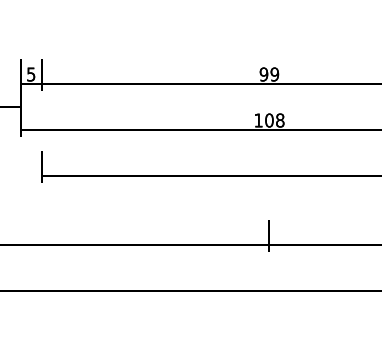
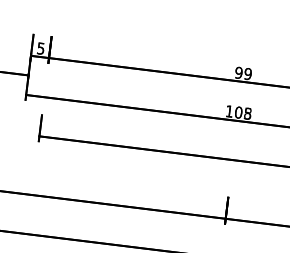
text: (280, 120) -> (248, 113), 108 -> 105

